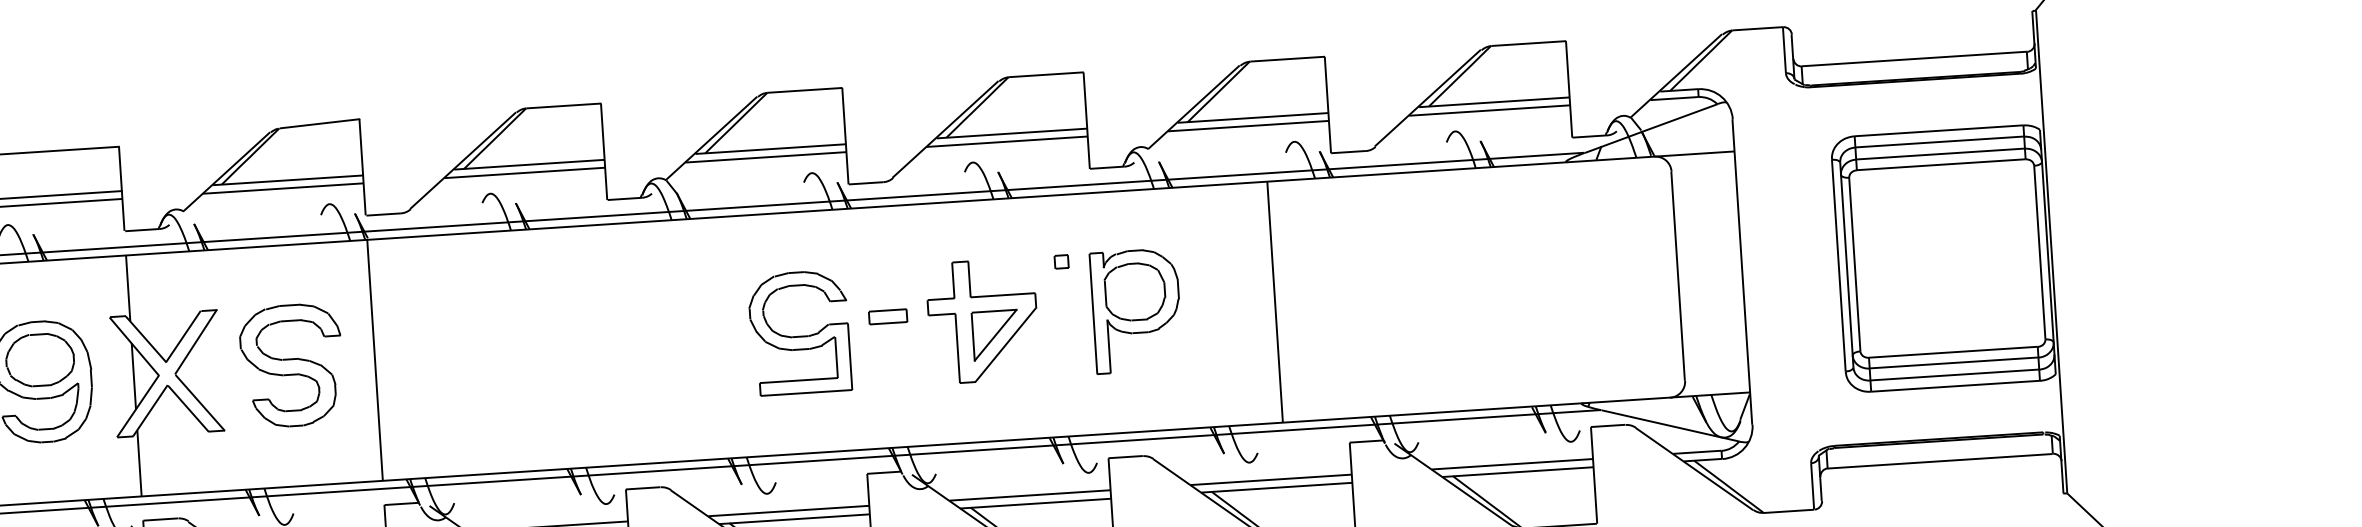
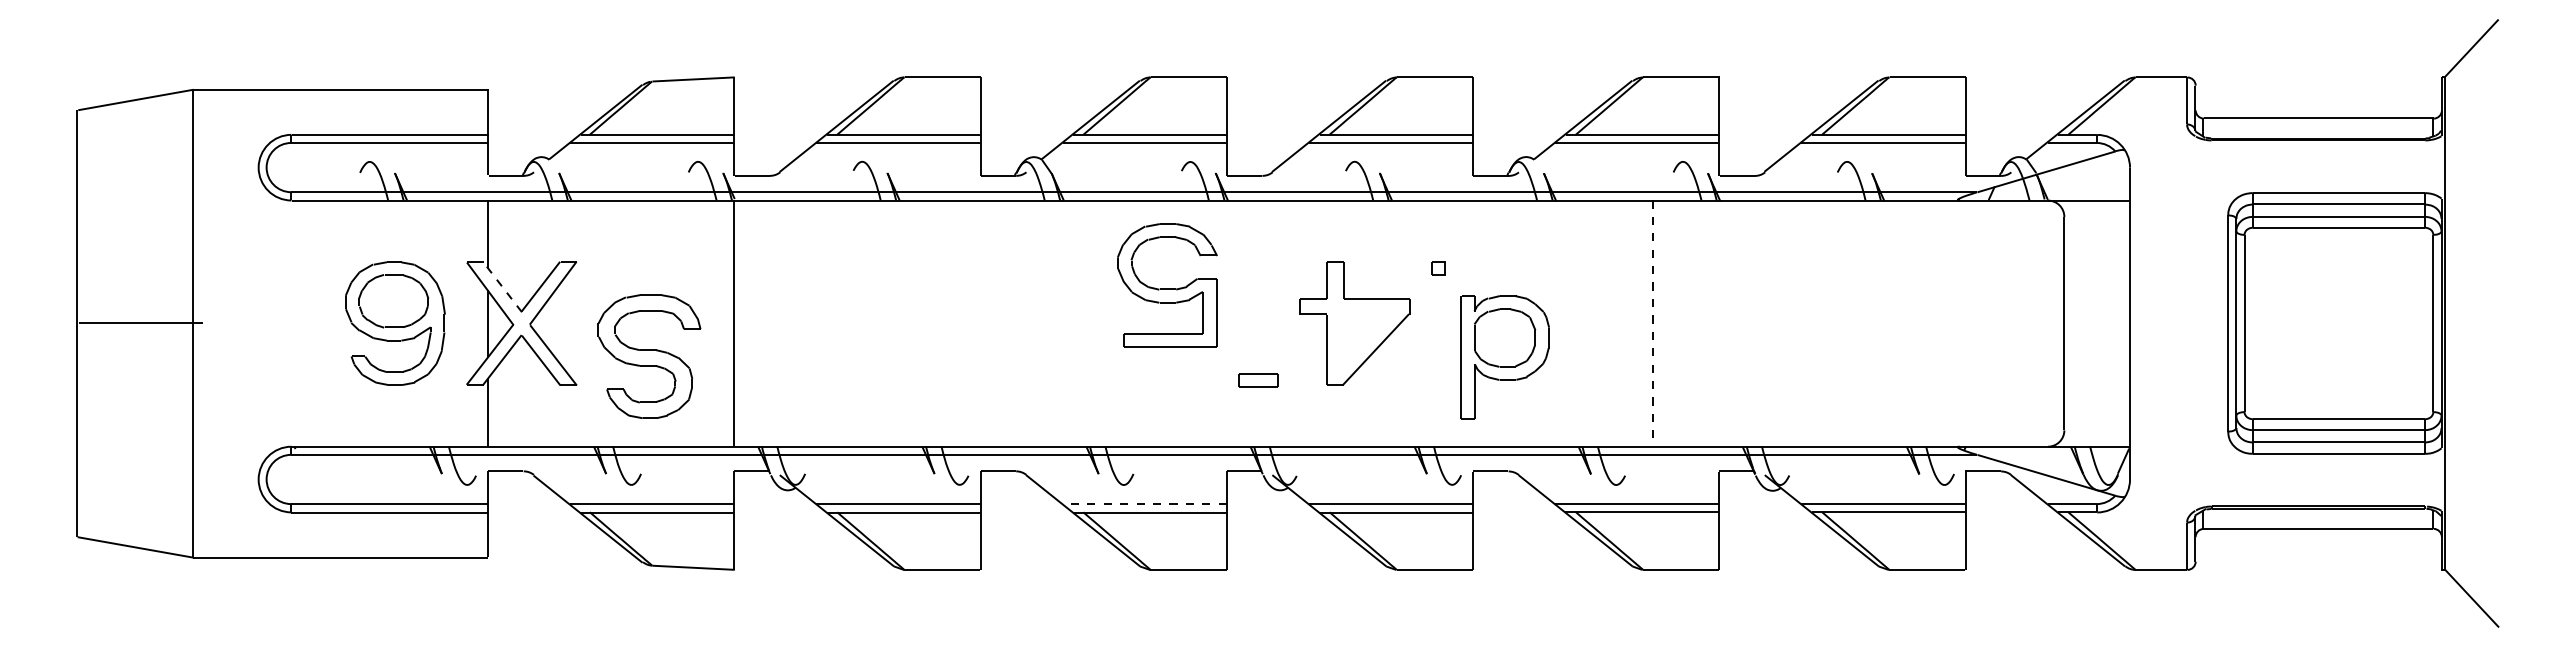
line: (1274, 303) -> (1652, 324), solid -> dashed
part: (1135, 311) -> (1504, 357), moved
part: (888, 317) -> (1258, 380), moved
part: (799, 332) -> (1167, 285), moved
part: (995, 334) -> (1366, 338), removed
line: (145, 338) -> (502, 286), solid -> dashed
part: (292, 365) -> (649, 356), moved
line: (788, 510) -> (1144, 503), solid -> dashed

